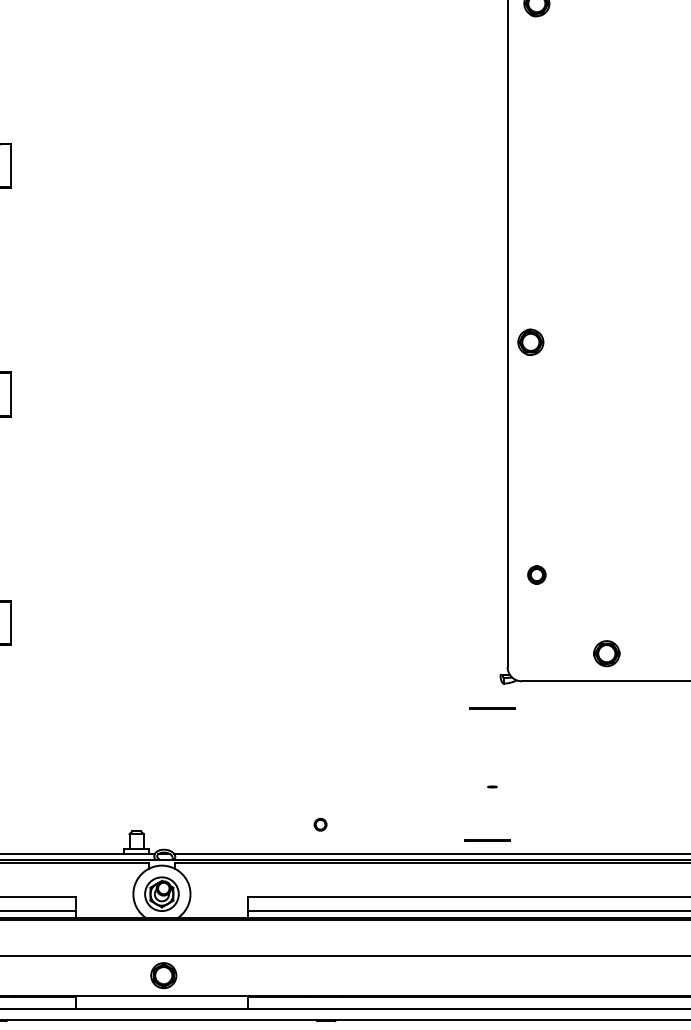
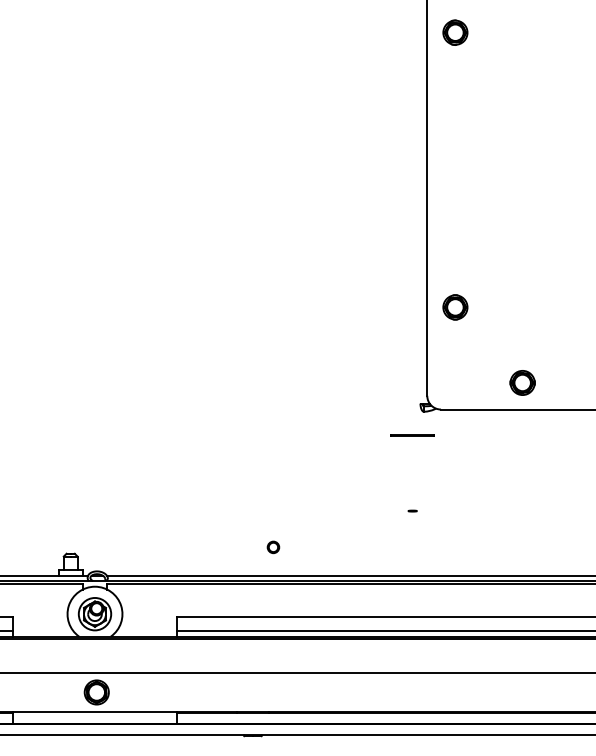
part: (530, 342) -> (455, 32), moved
part: (536, 574) -> (455, 306), size x1.43
circle: (320, 824) -> (273, 547), moved
line: (487, 840) -> (407, 562), removed

